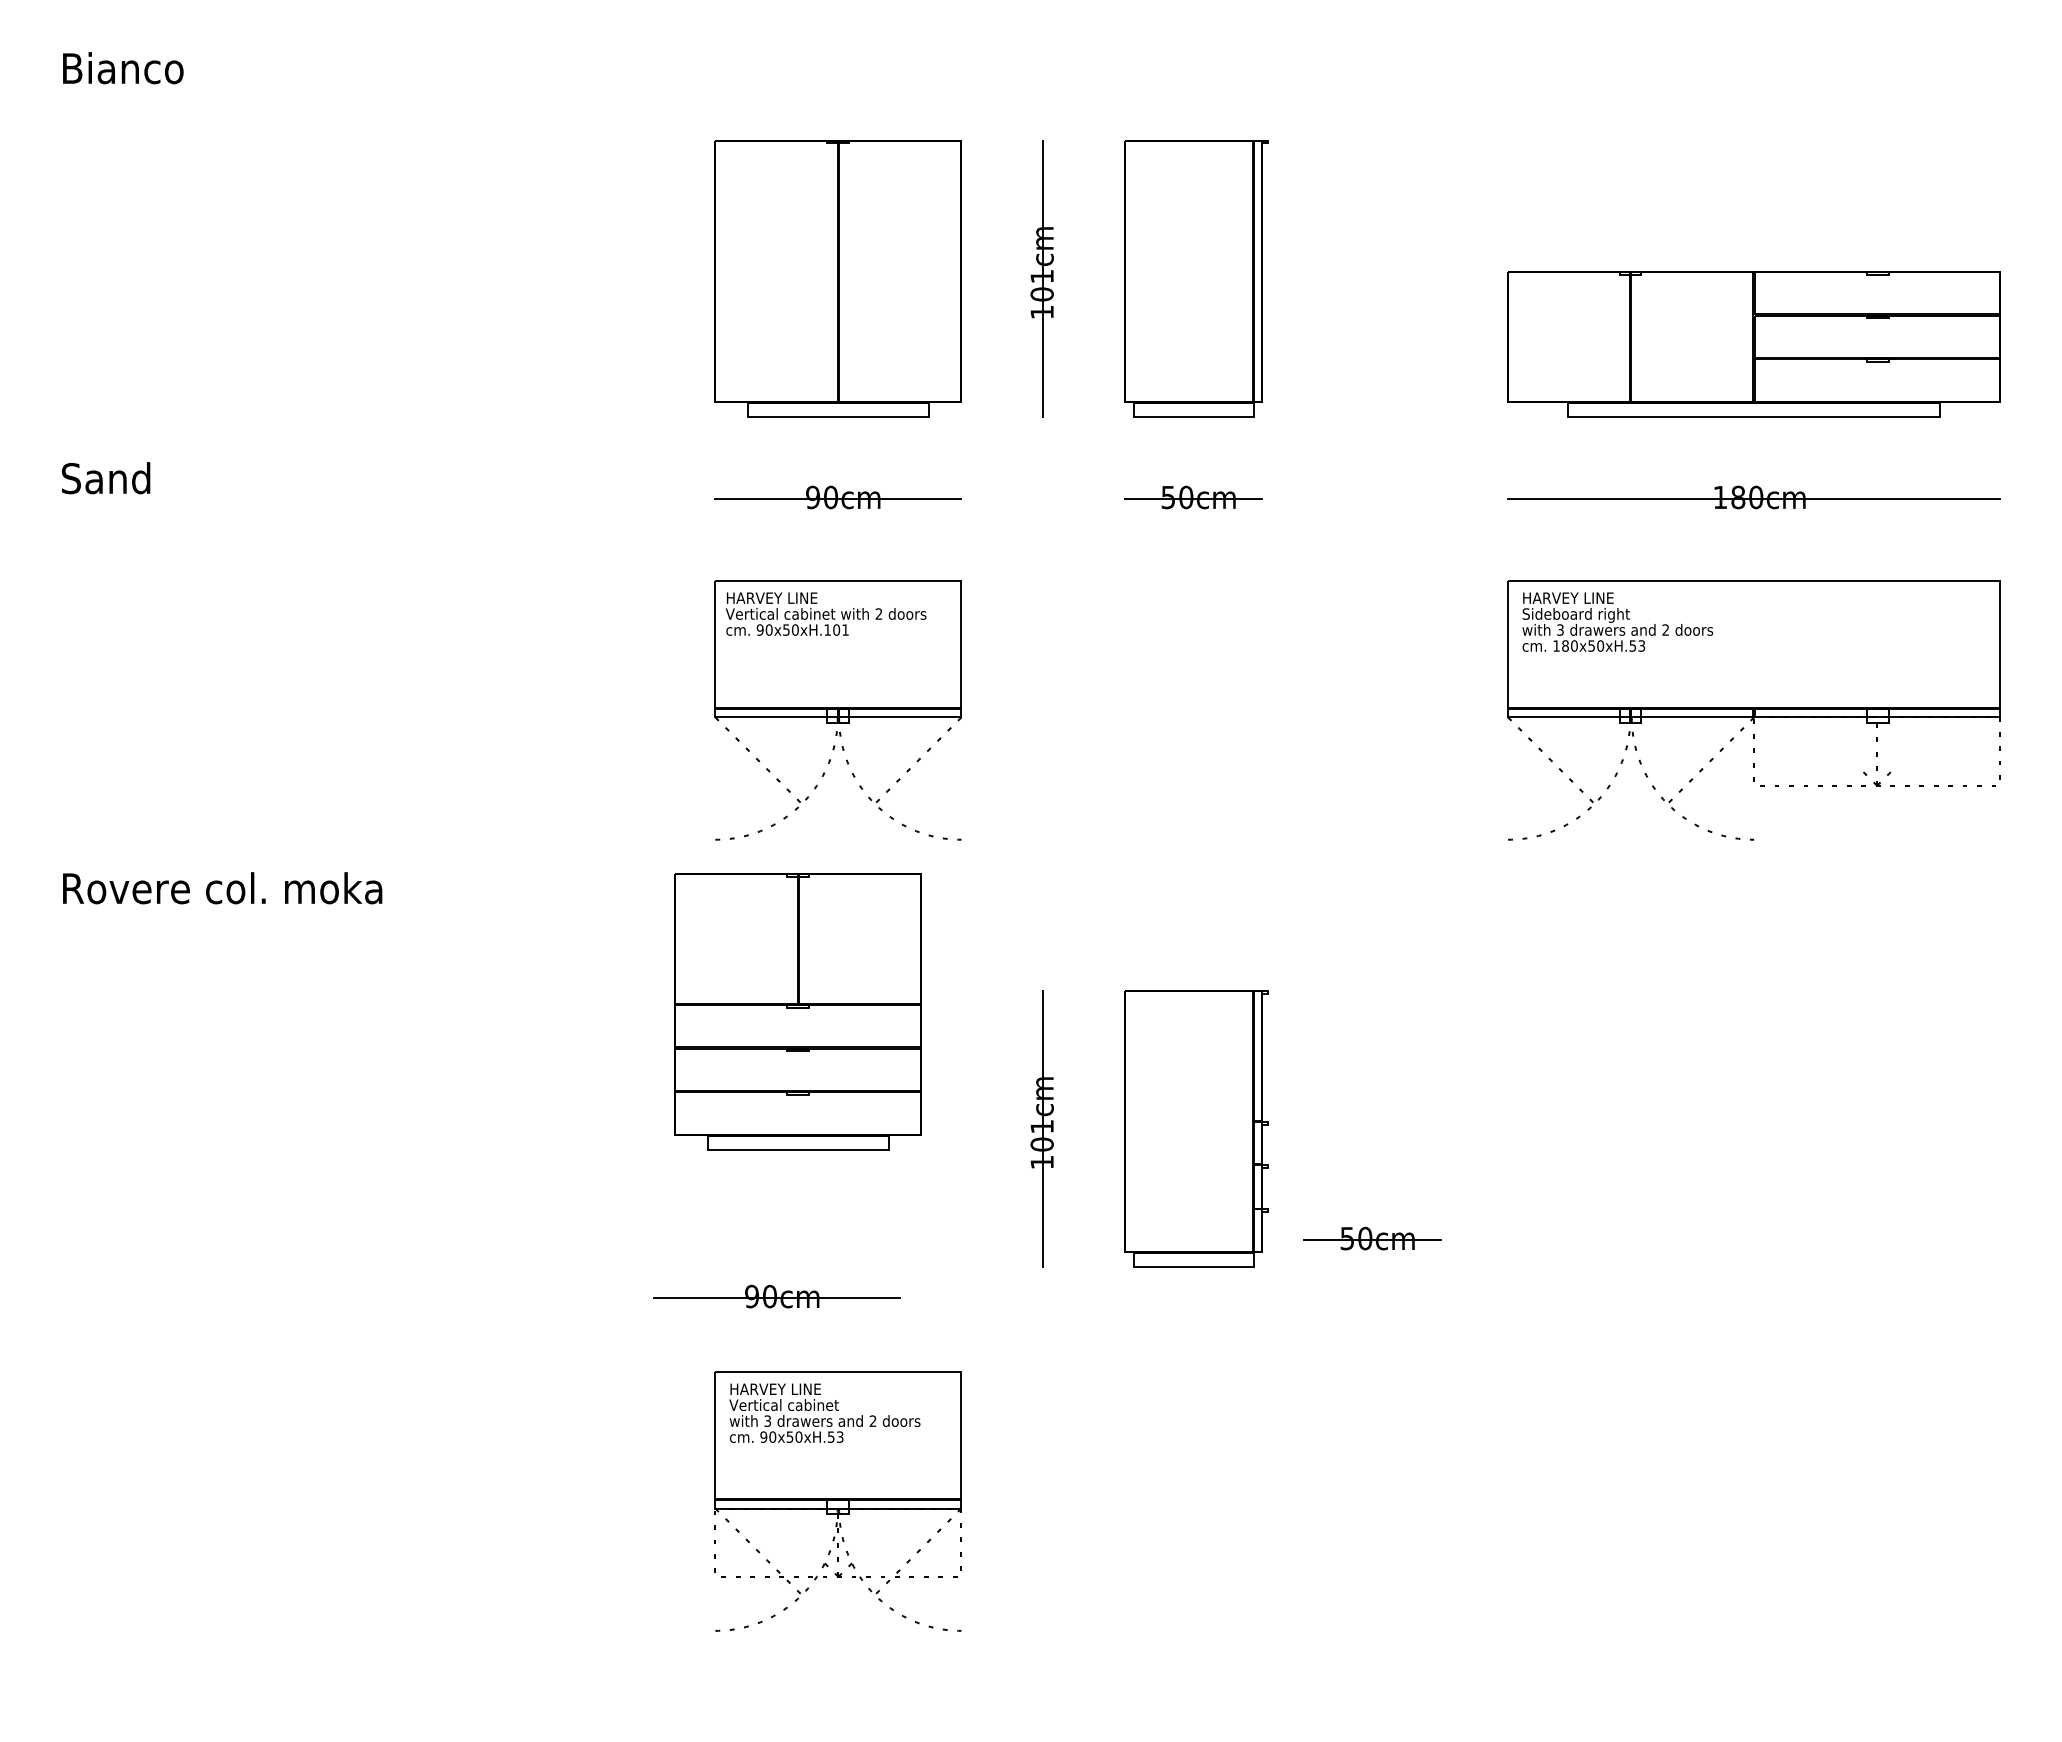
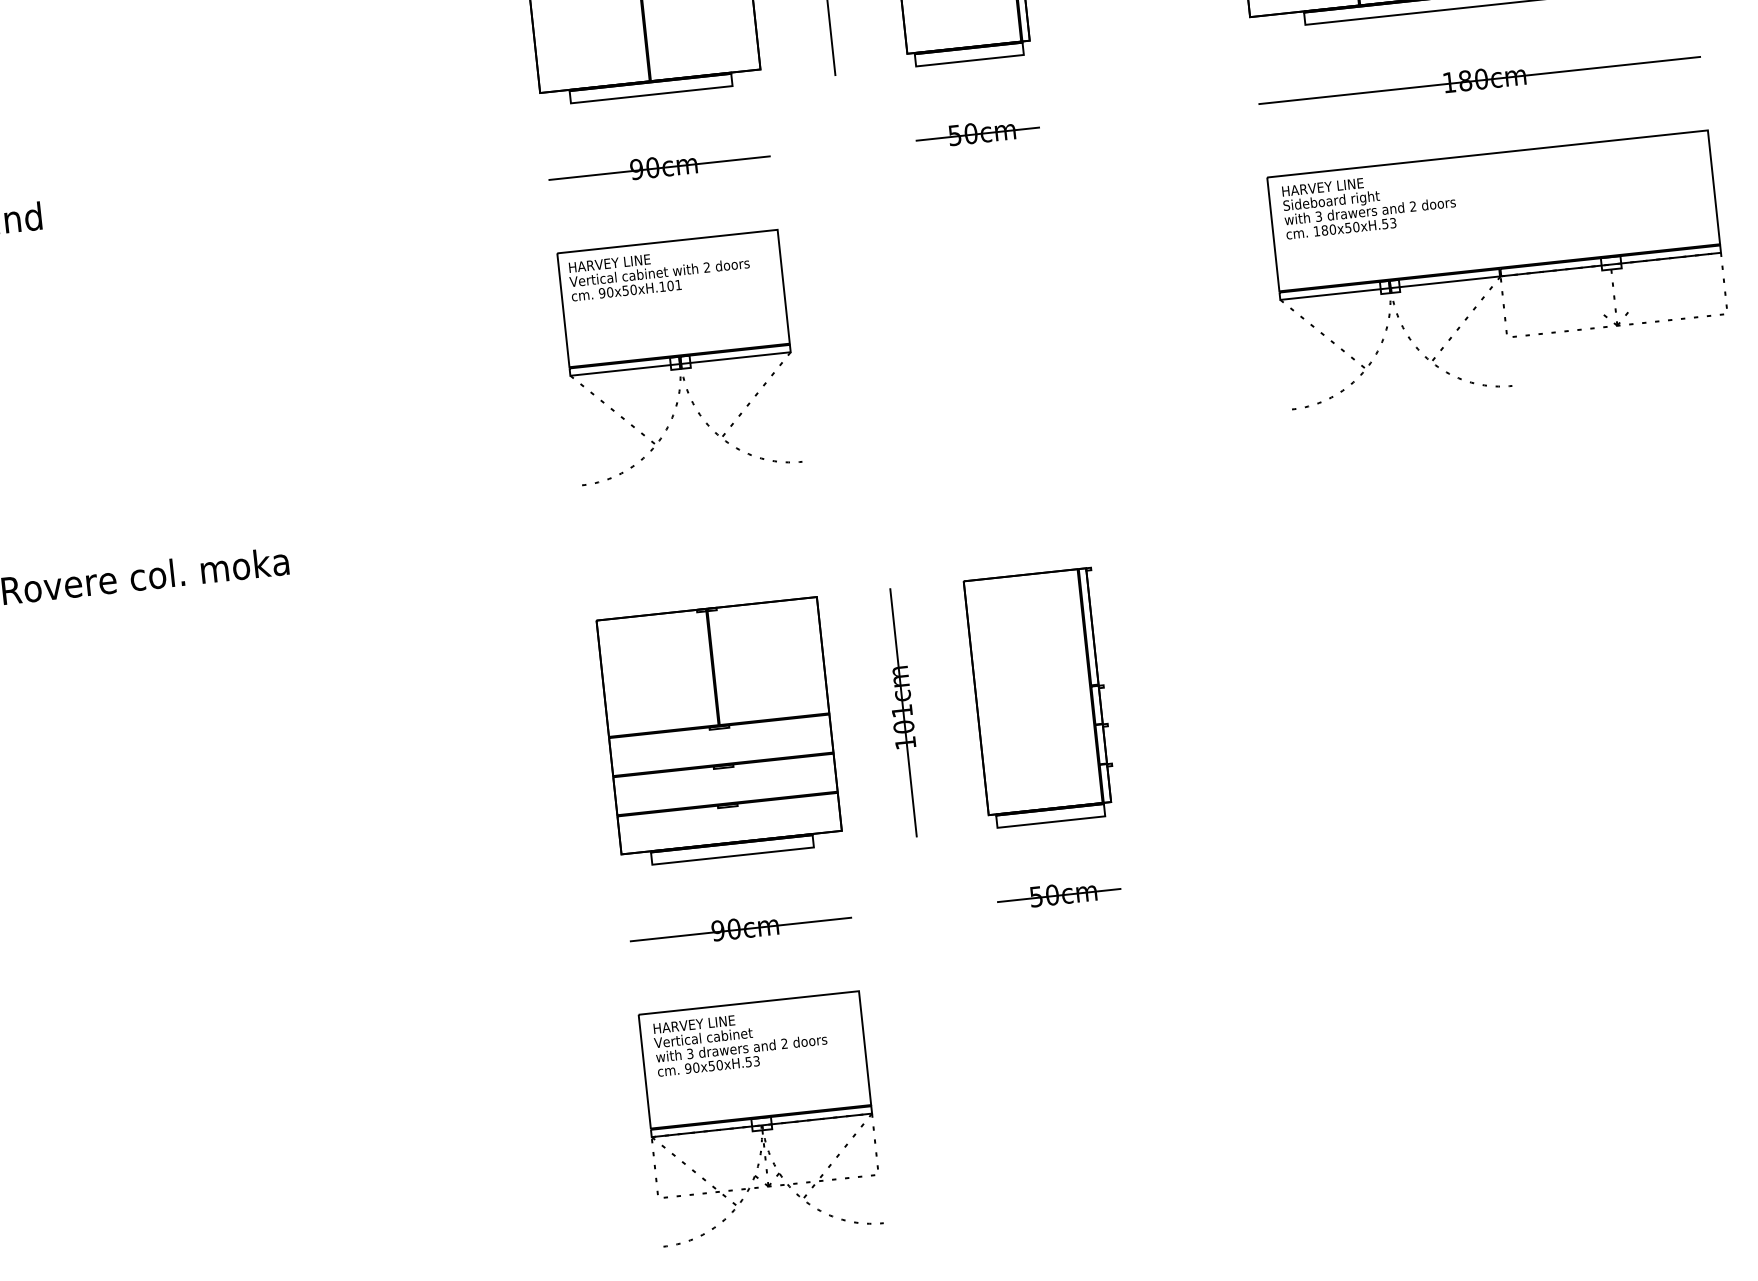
part: (797, 1011) -> (719, 732), moved
part: (1372, 1238) -> (1058, 894), moved
part: (776, 1296) -> (740, 928), moved
part: (837, 1501) -> (760, 1119), moved

